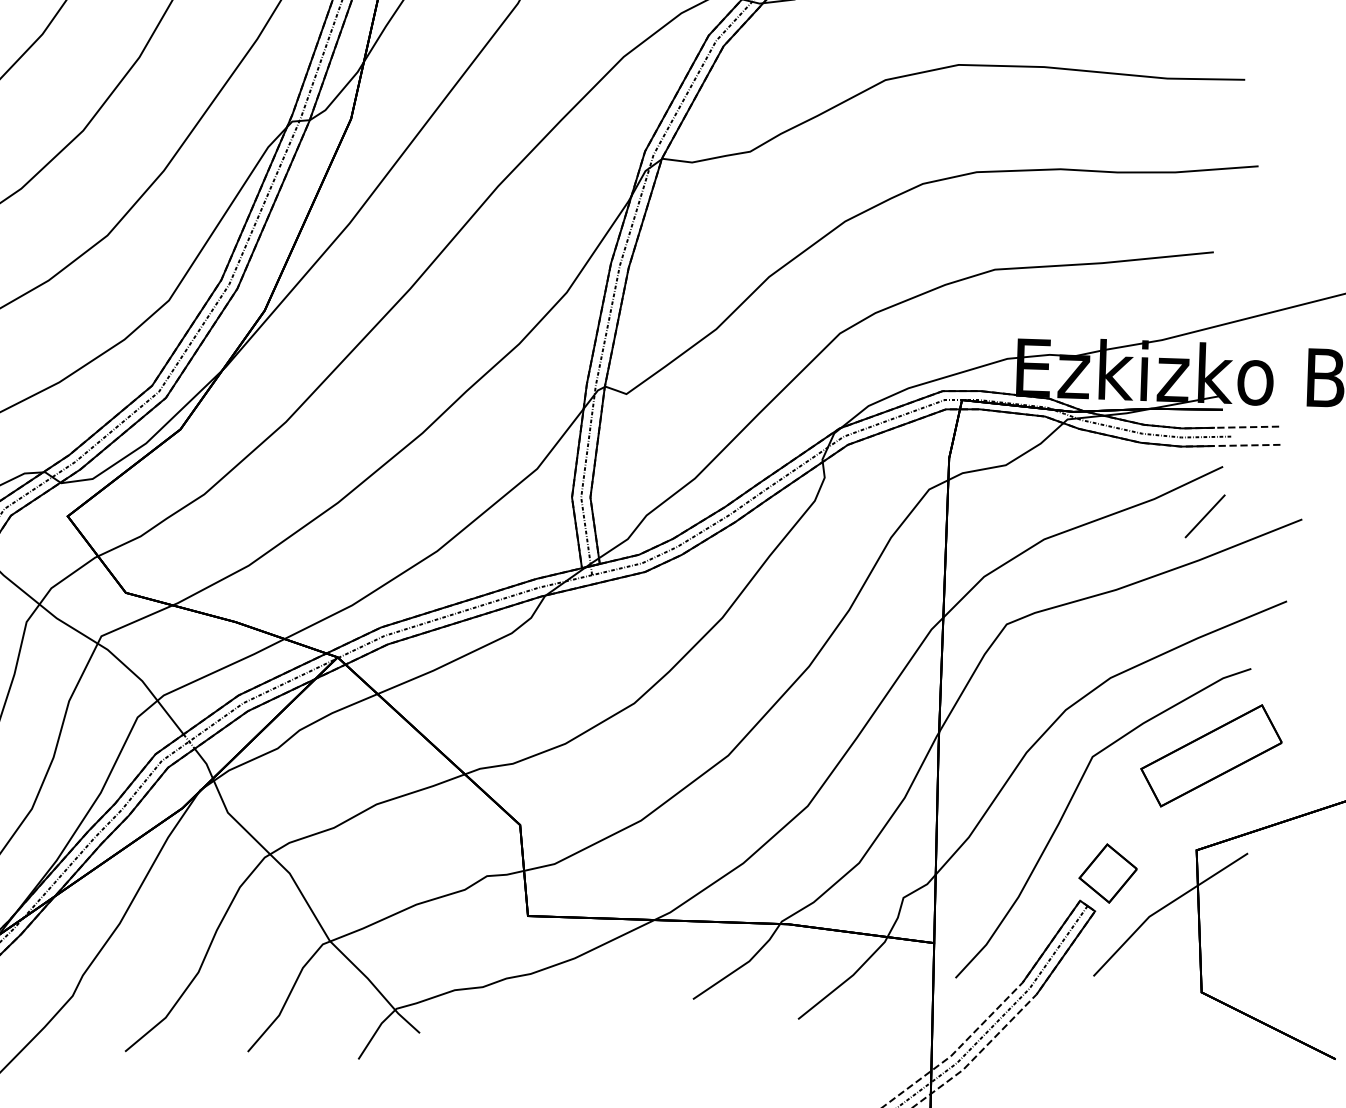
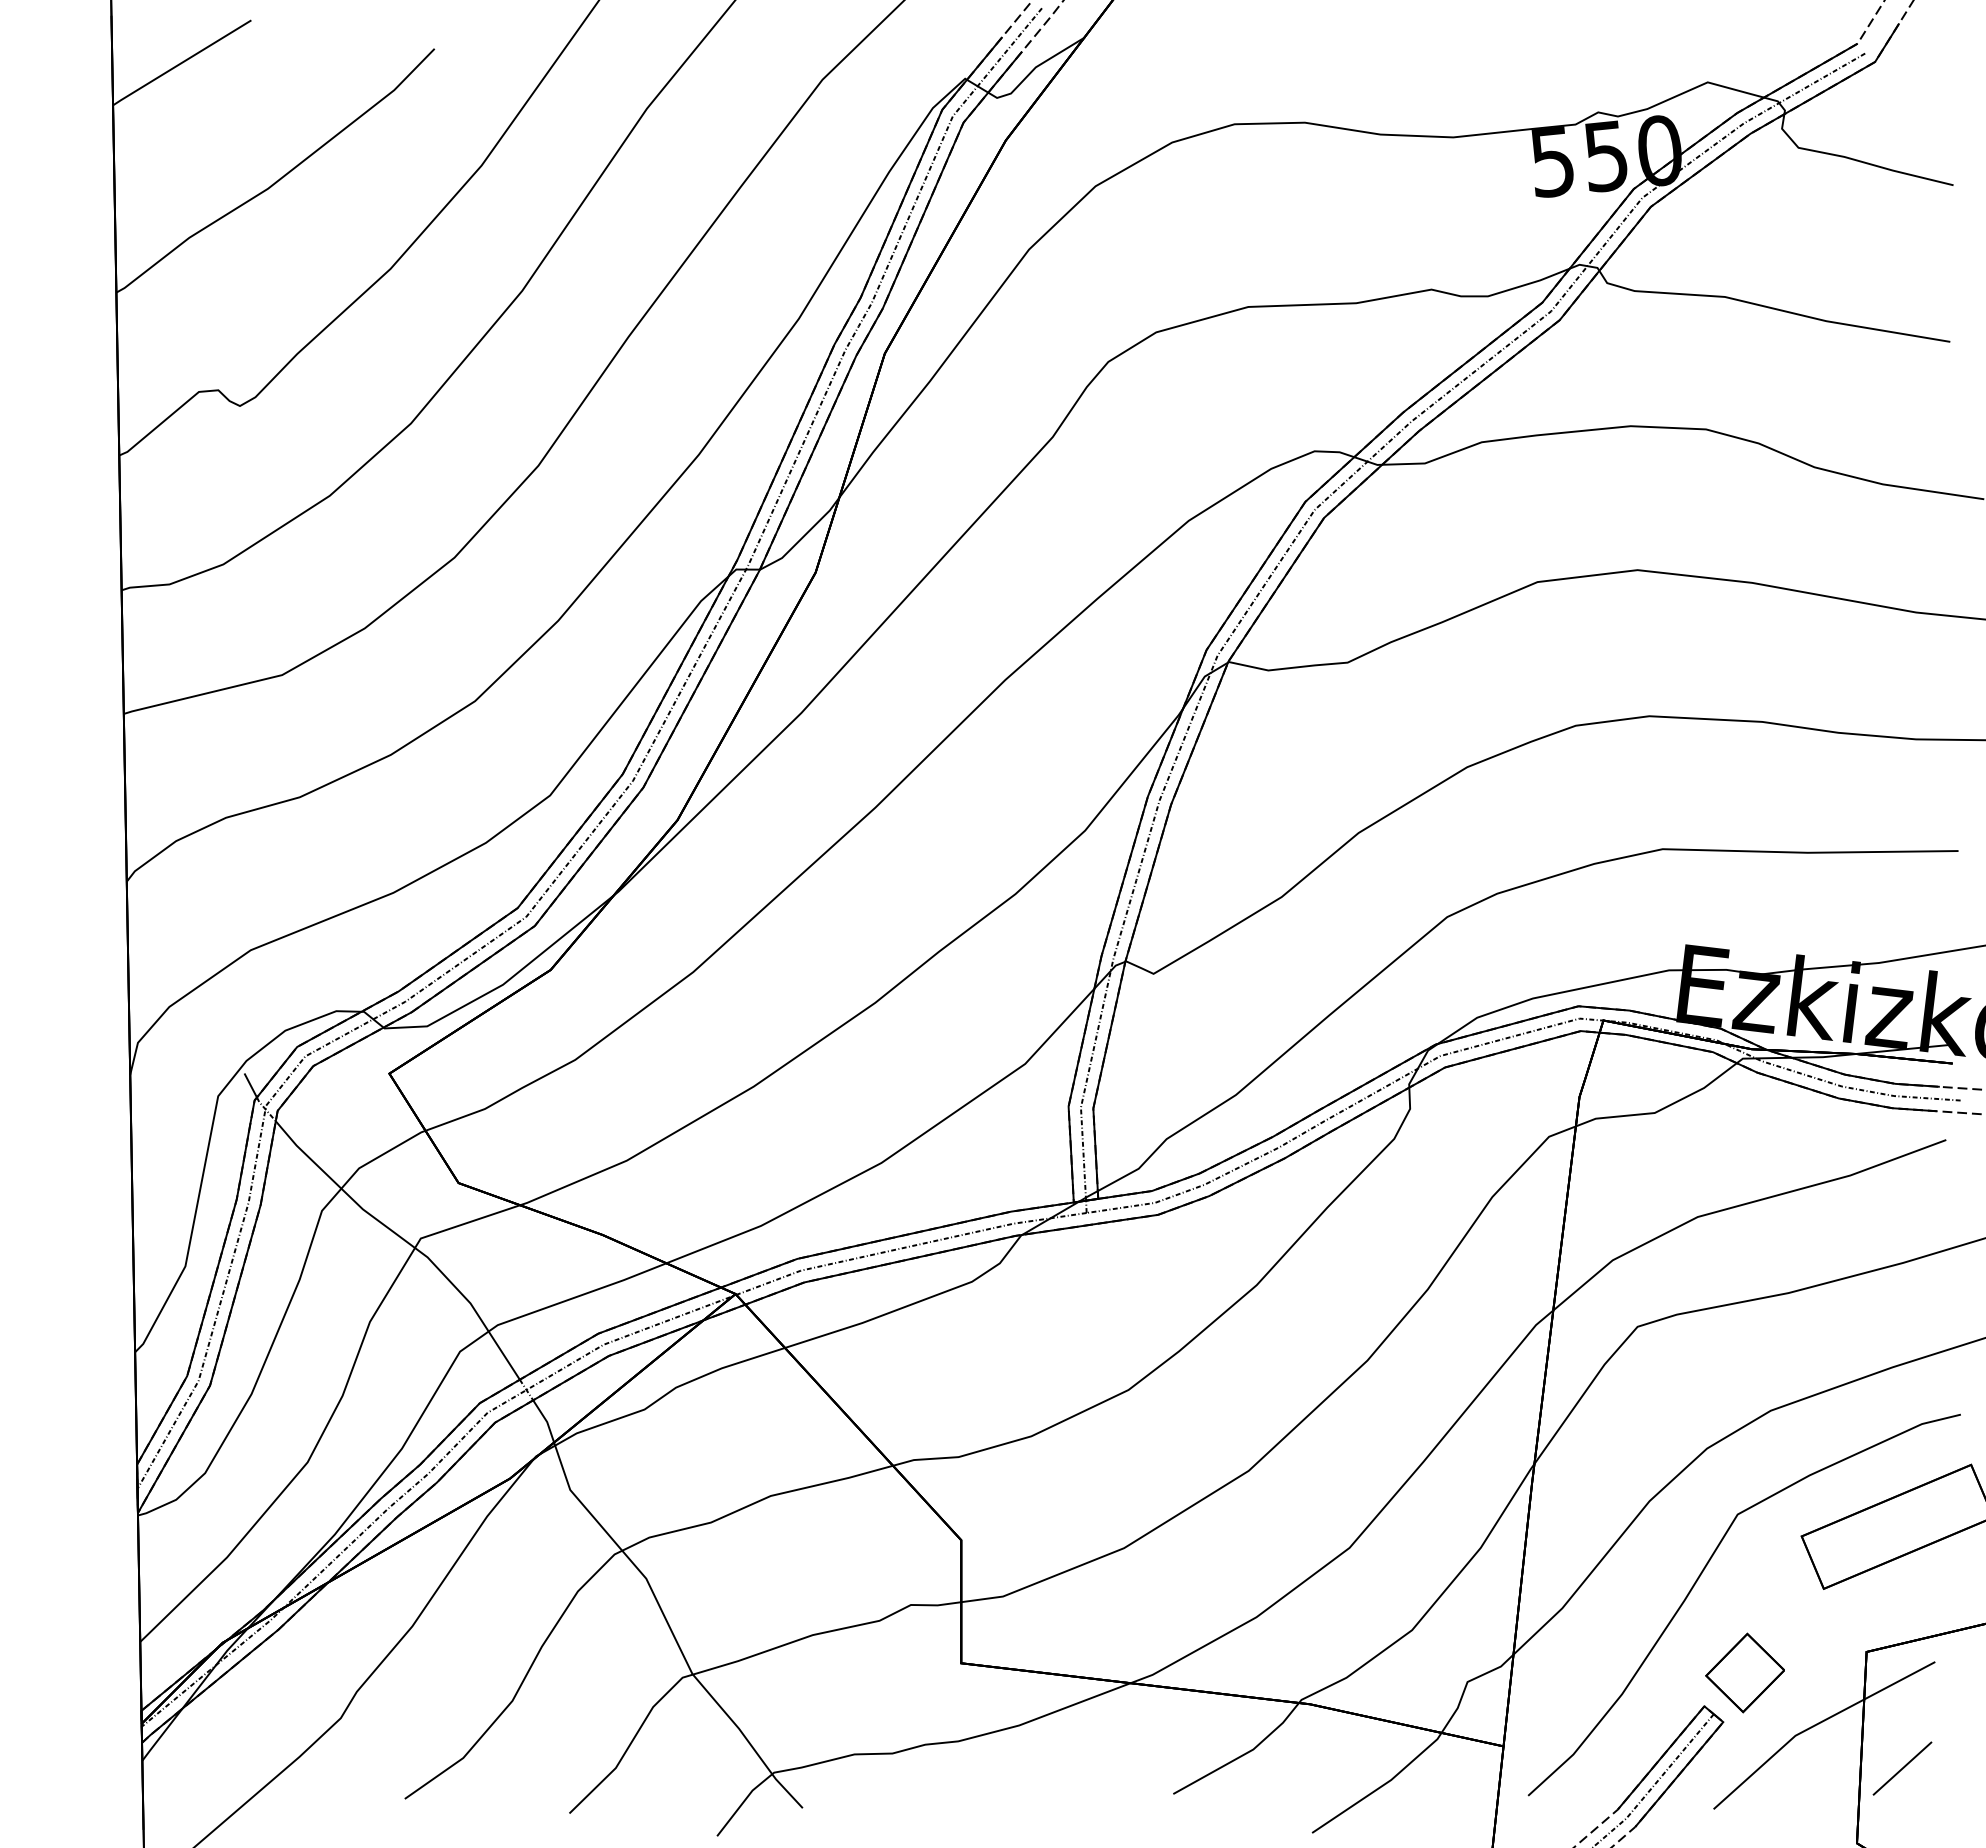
line: (1205, 516) -> (1902, 1768), moved

